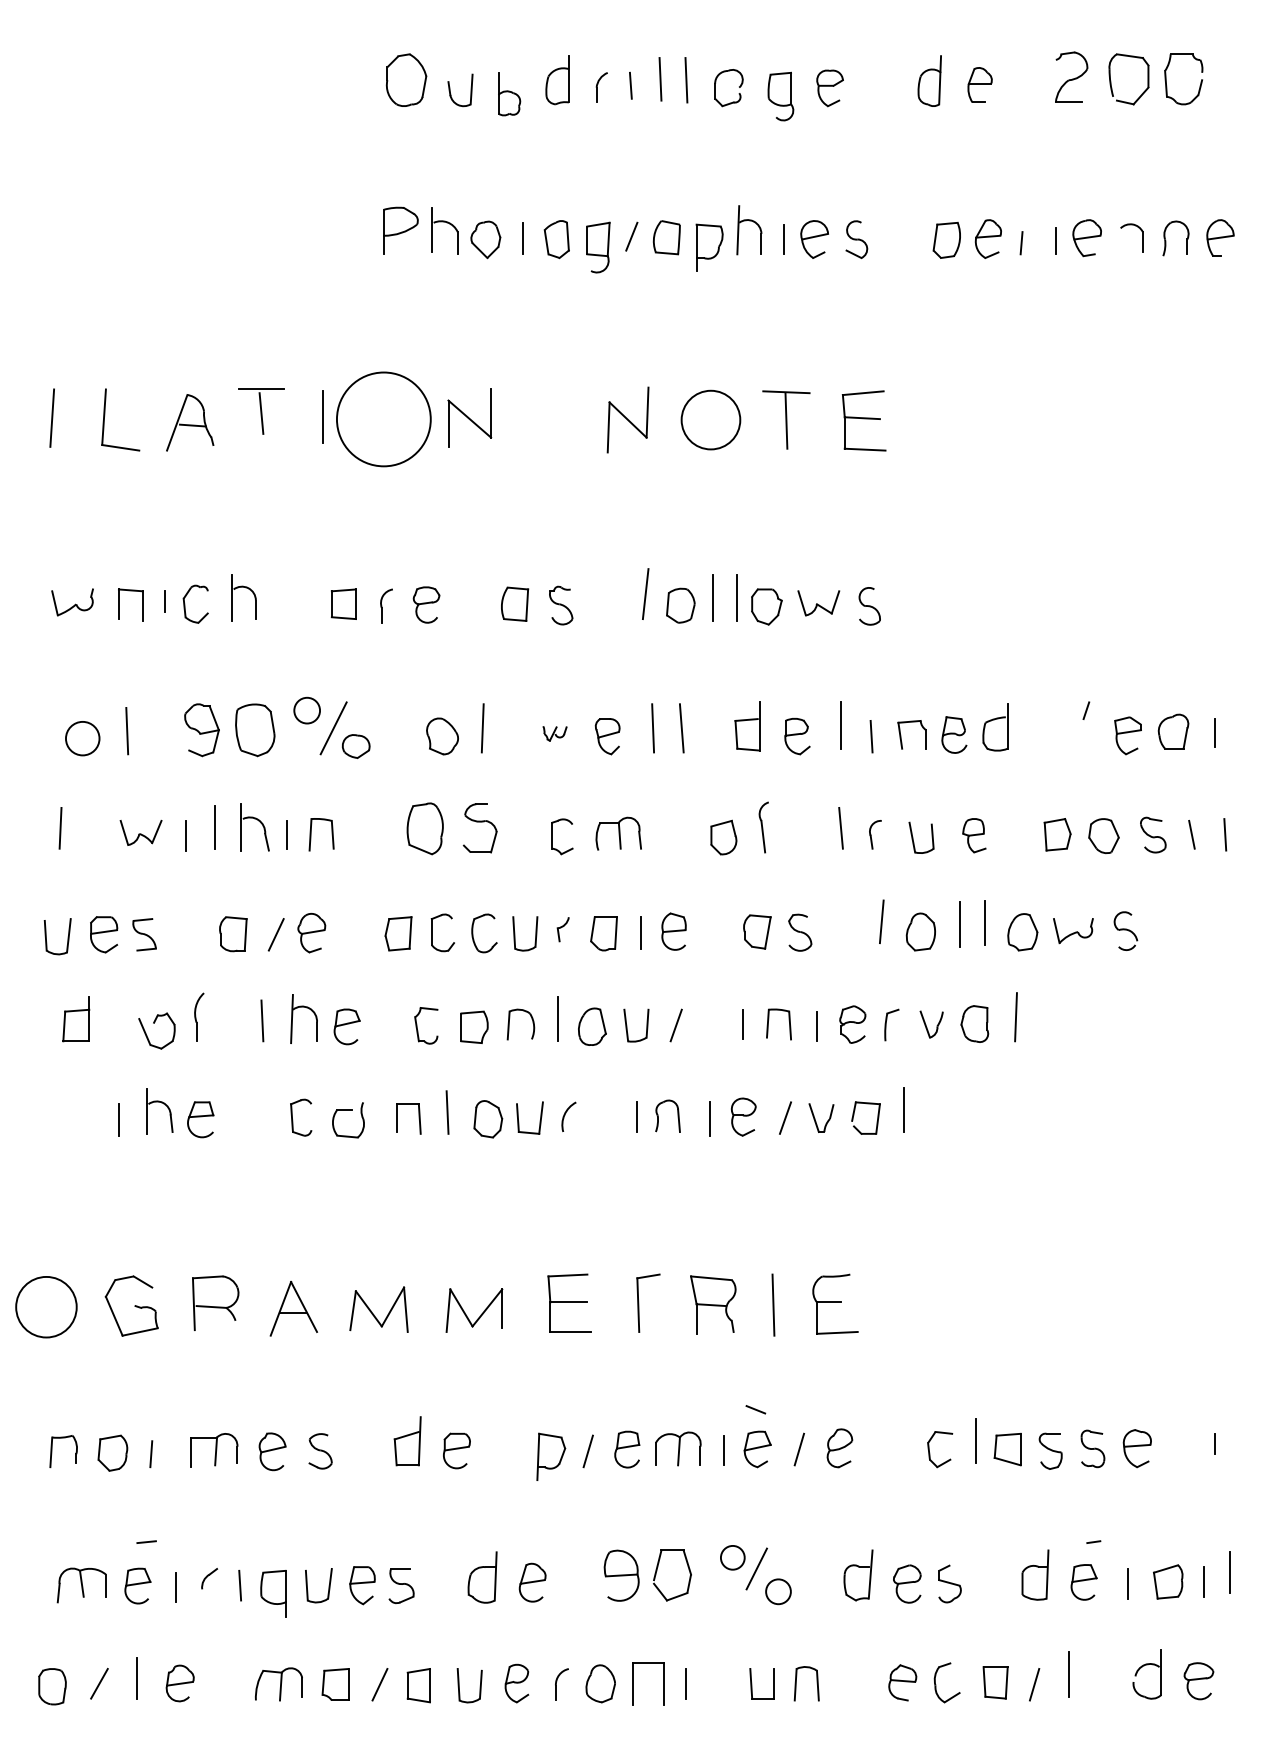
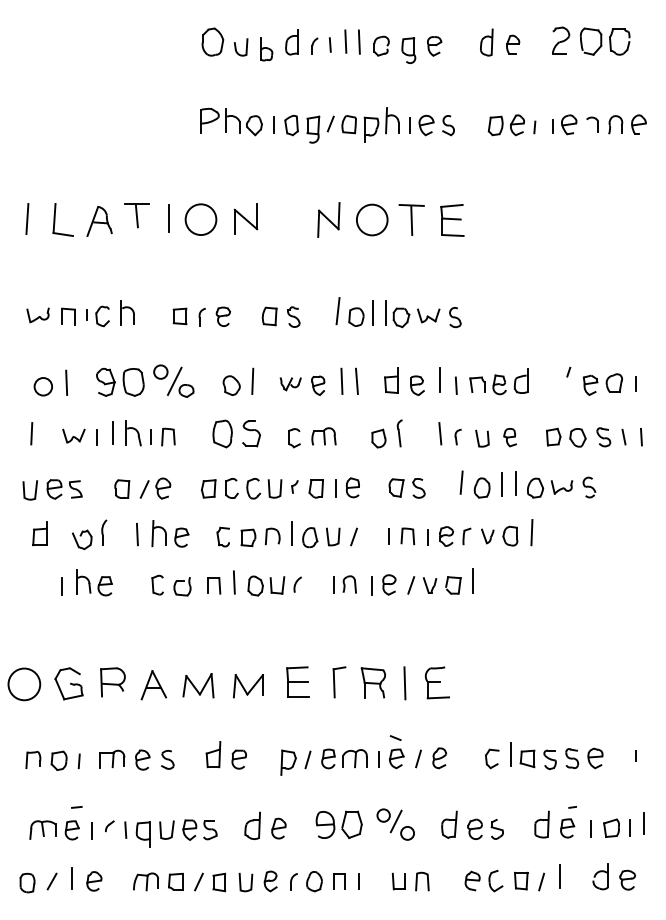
circle: (382, 419) -> (200, 219), size x0.62
part: (554, 734) -> (290, 384), size x1.67
part: (648, 1683) -> (339, 881), size x0.71

